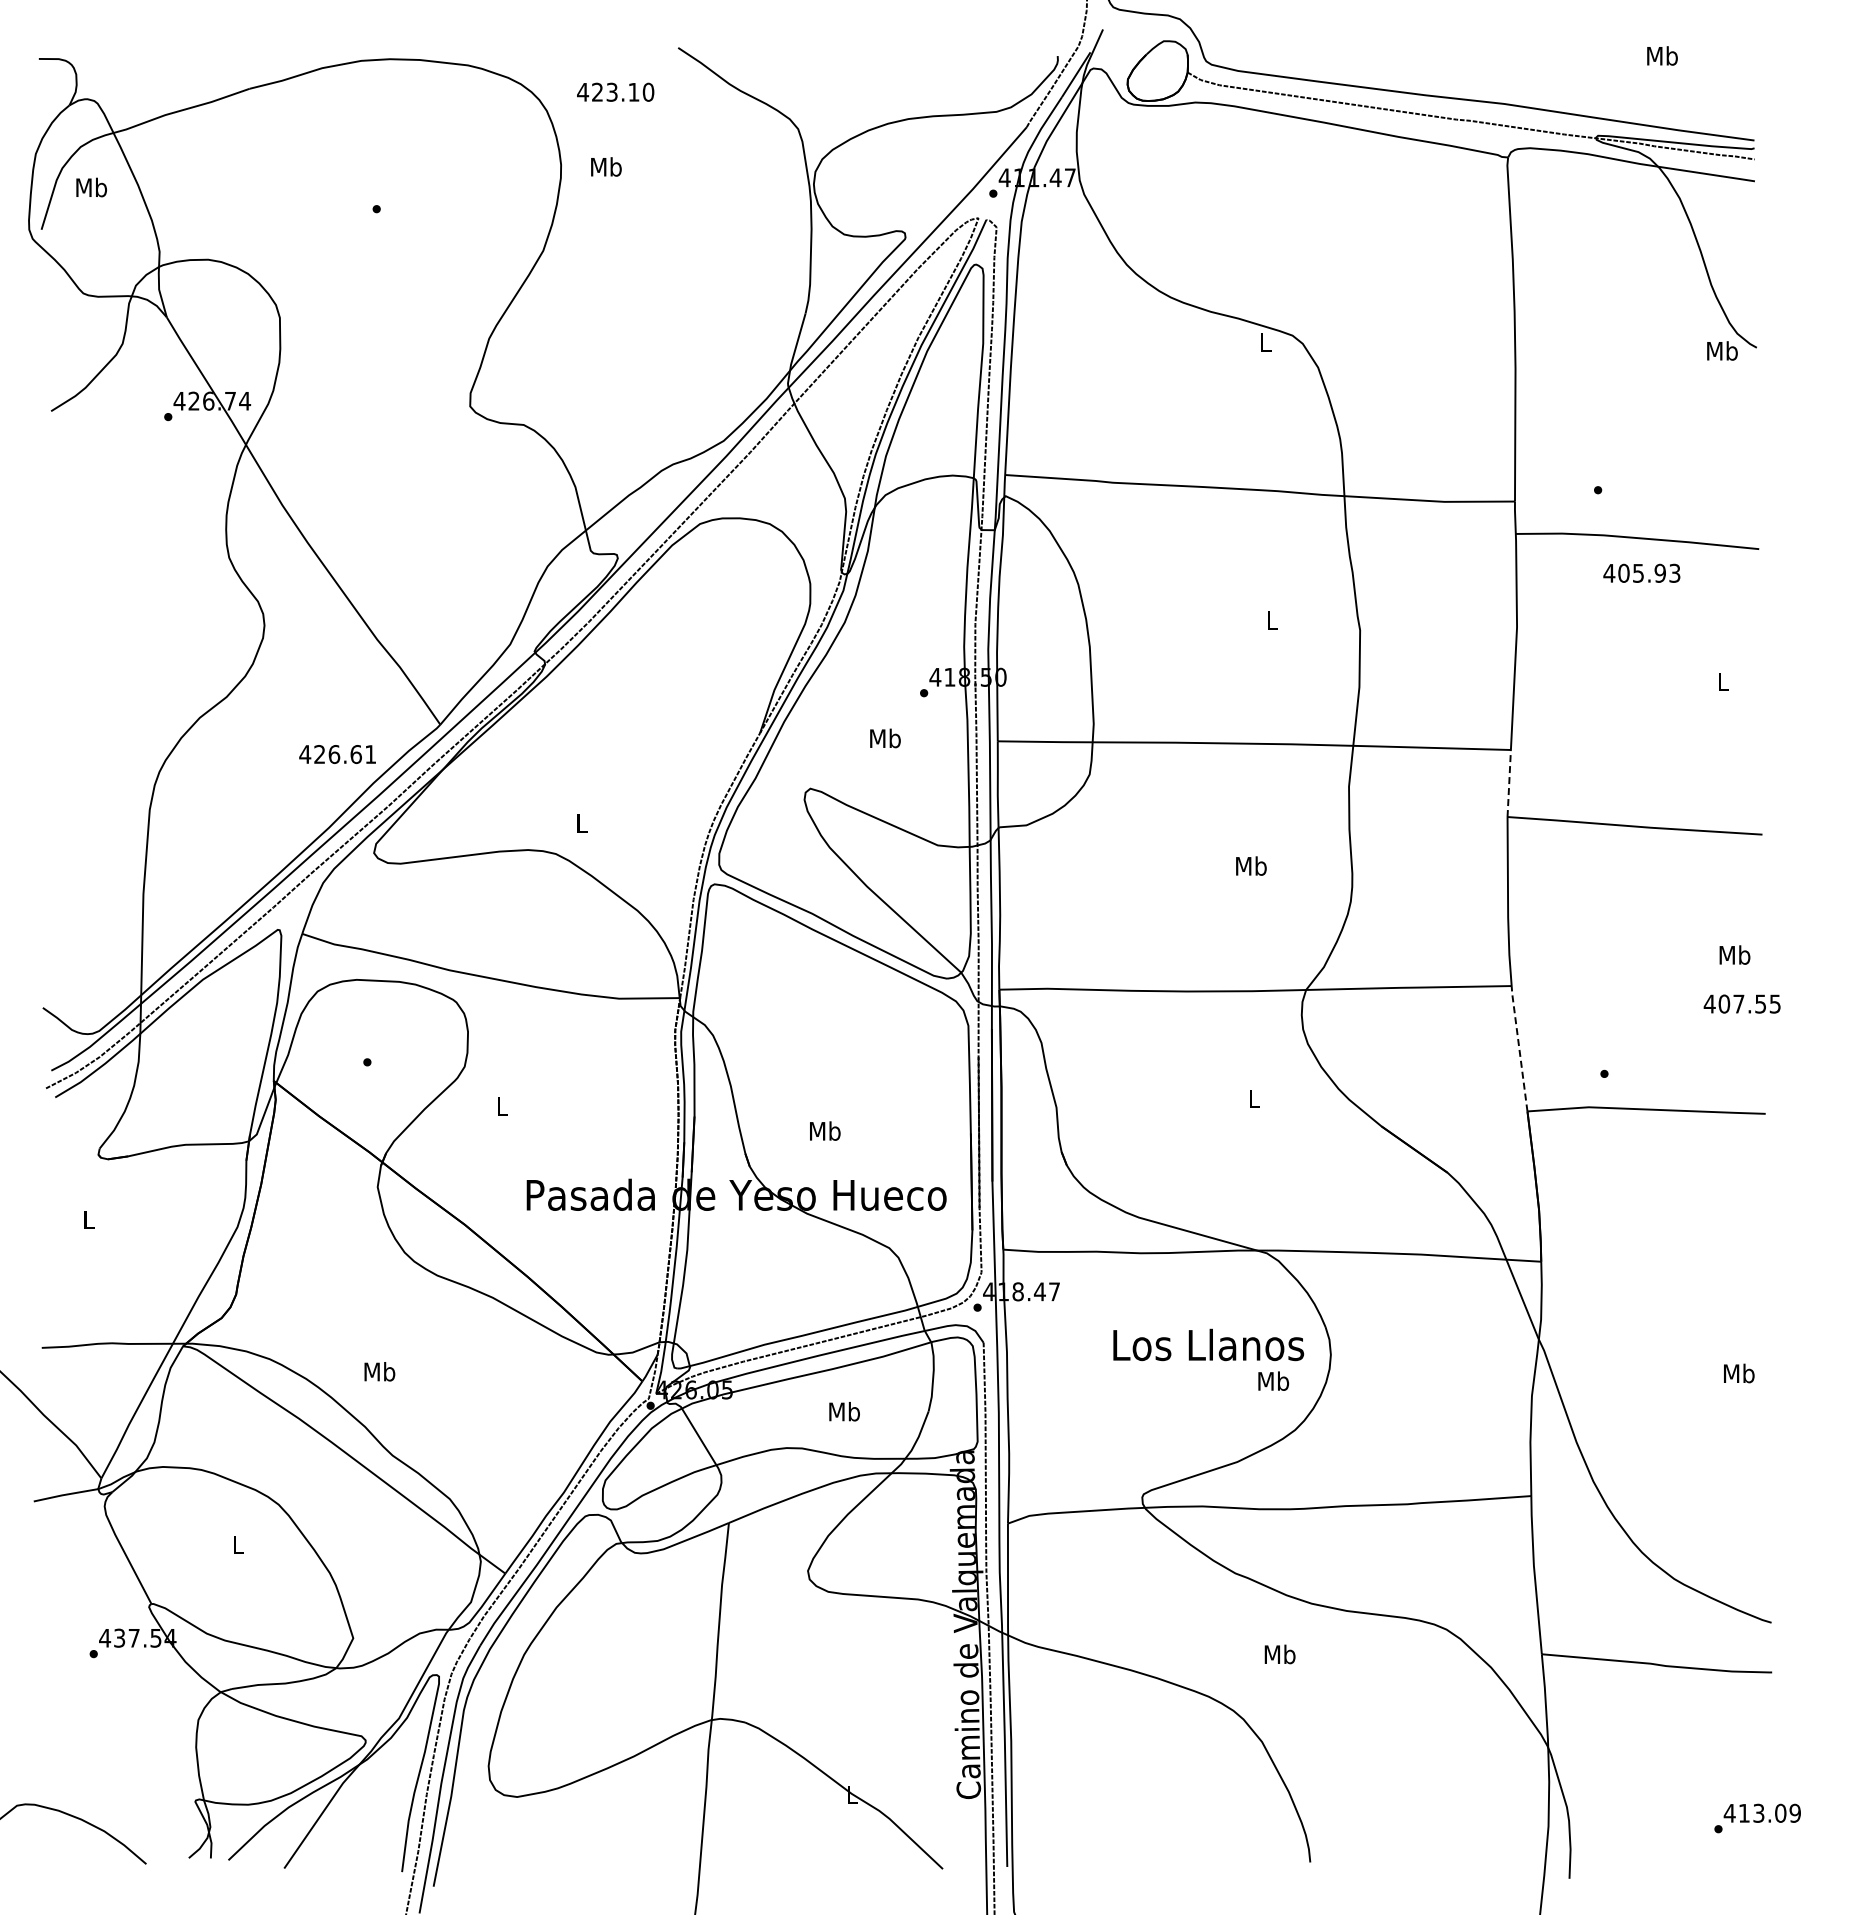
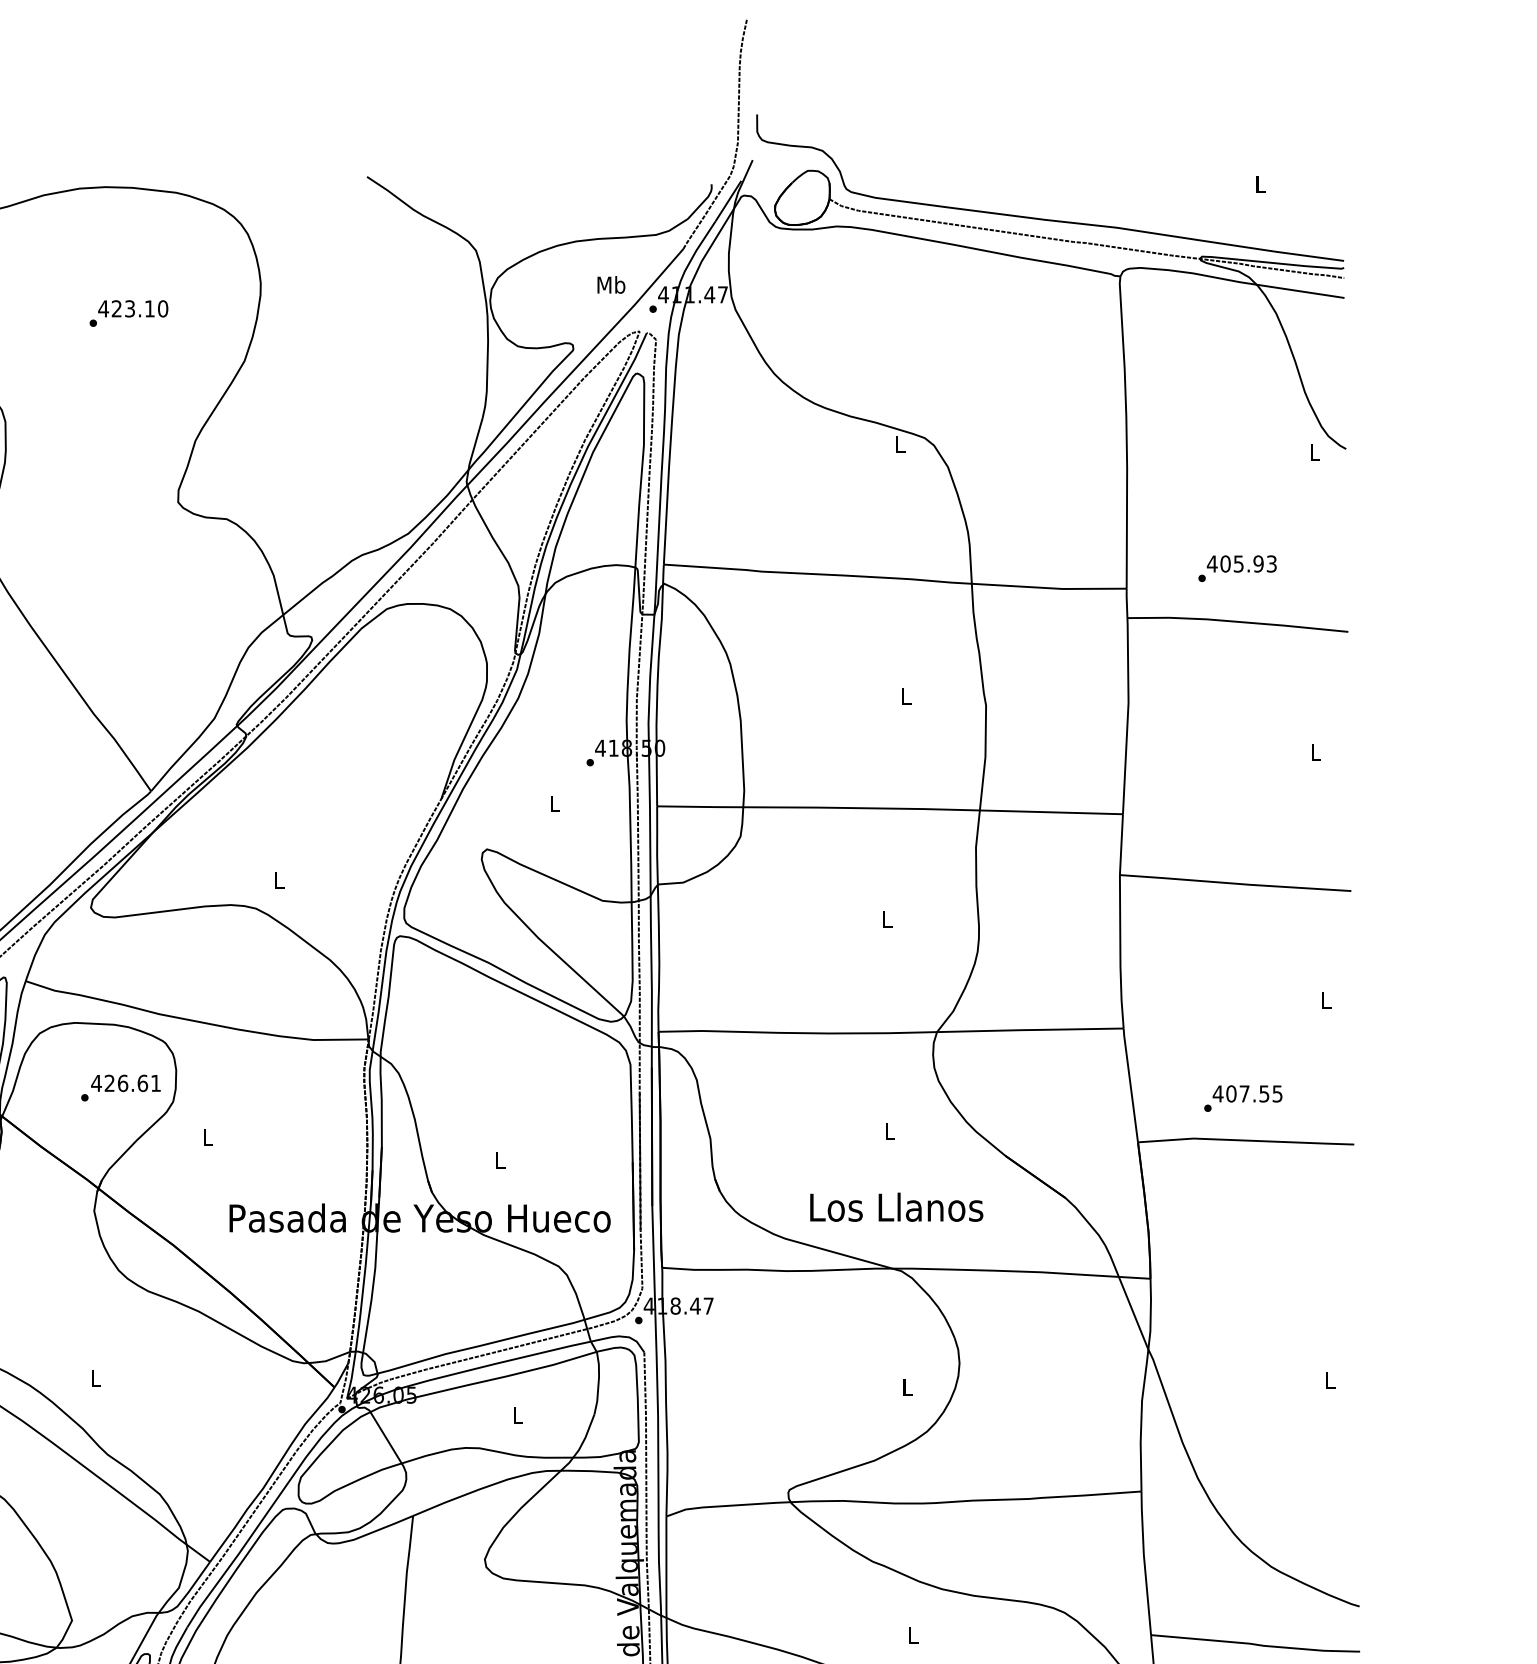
text: (1662, 55) -> (1260, 183), Mb -> L
text: (615, 91) -> (133, 308), moved
text: (606, 166) -> (611, 284), moved
text: (1722, 350) -> (1315, 451), Mb -> L
text: (1641, 572) -> (1241, 563), moved
text: (885, 738) -> (555, 803), Mb -> L
text: (337, 754) -> (125, 1083), moved
line: (1509, 783) -> (1121, 844), dashed -> solid
text: (1251, 865) -> (887, 919), Mb -> L
text: (1734, 954) -> (1325, 999), Mb -> L
text: (1741, 1003) -> (1246, 1093), moved
line: (1519, 1047) -> (1130, 1084), dashed -> solid
text: (825, 1130) -> (500, 1159), Mb -> L
text: (1208, 1344) -> (896, 1206), moved
text: (379, 1371) -> (95, 1378), Mb -> L
text: (1739, 1373) -> (1330, 1380), Mb -> L
text: (1273, 1380) -> (907, 1386), Mb -> L
text: (844, 1411) -> (518, 1414), Mb -> L
text: (1279, 1654) -> (912, 1635), Mb -> L

